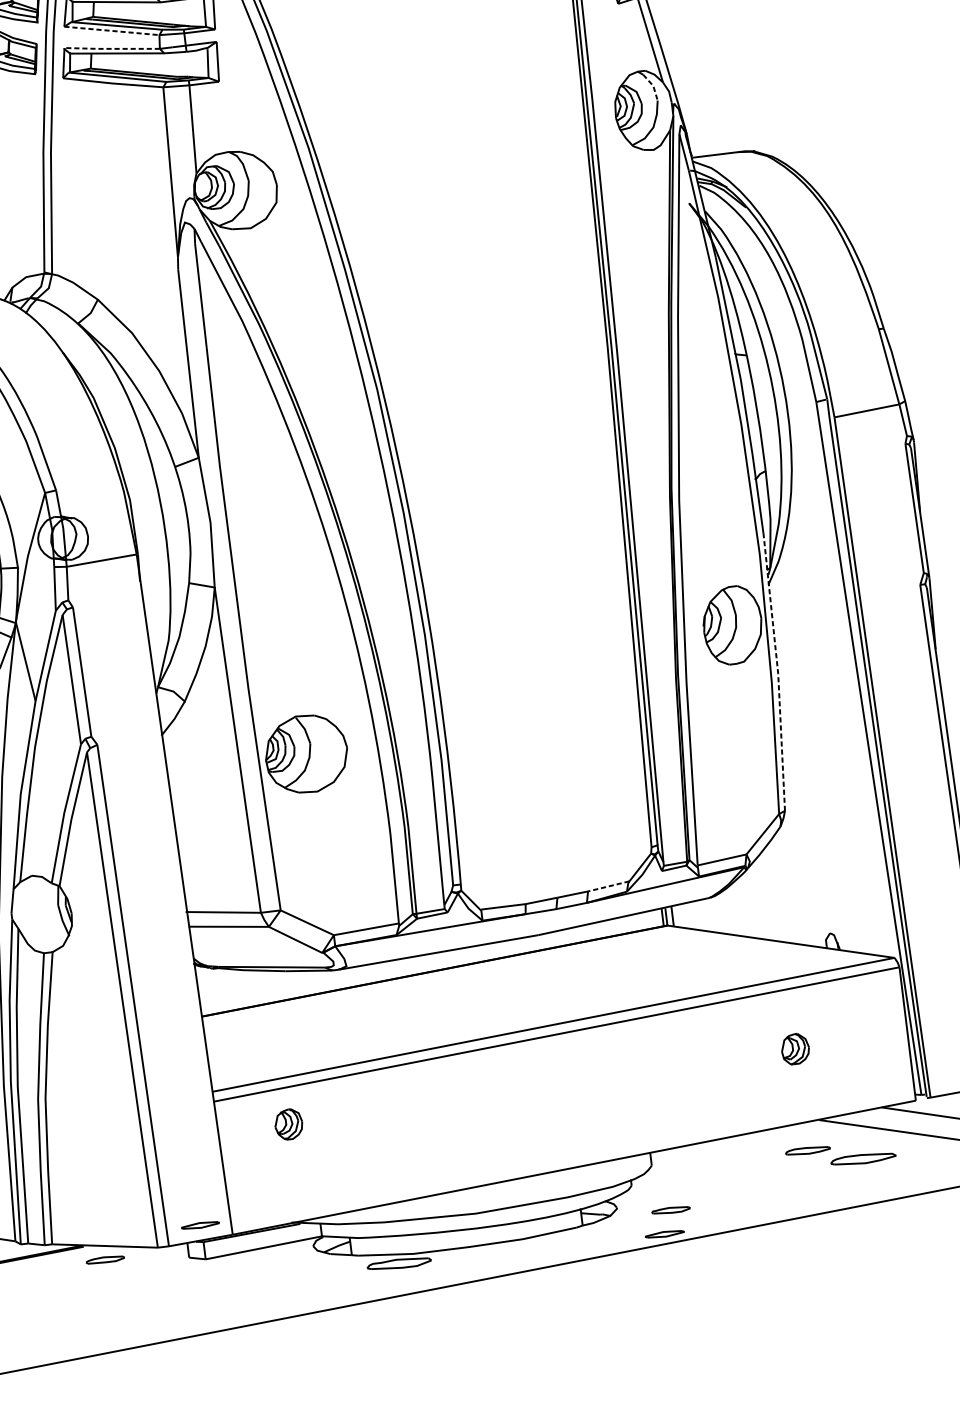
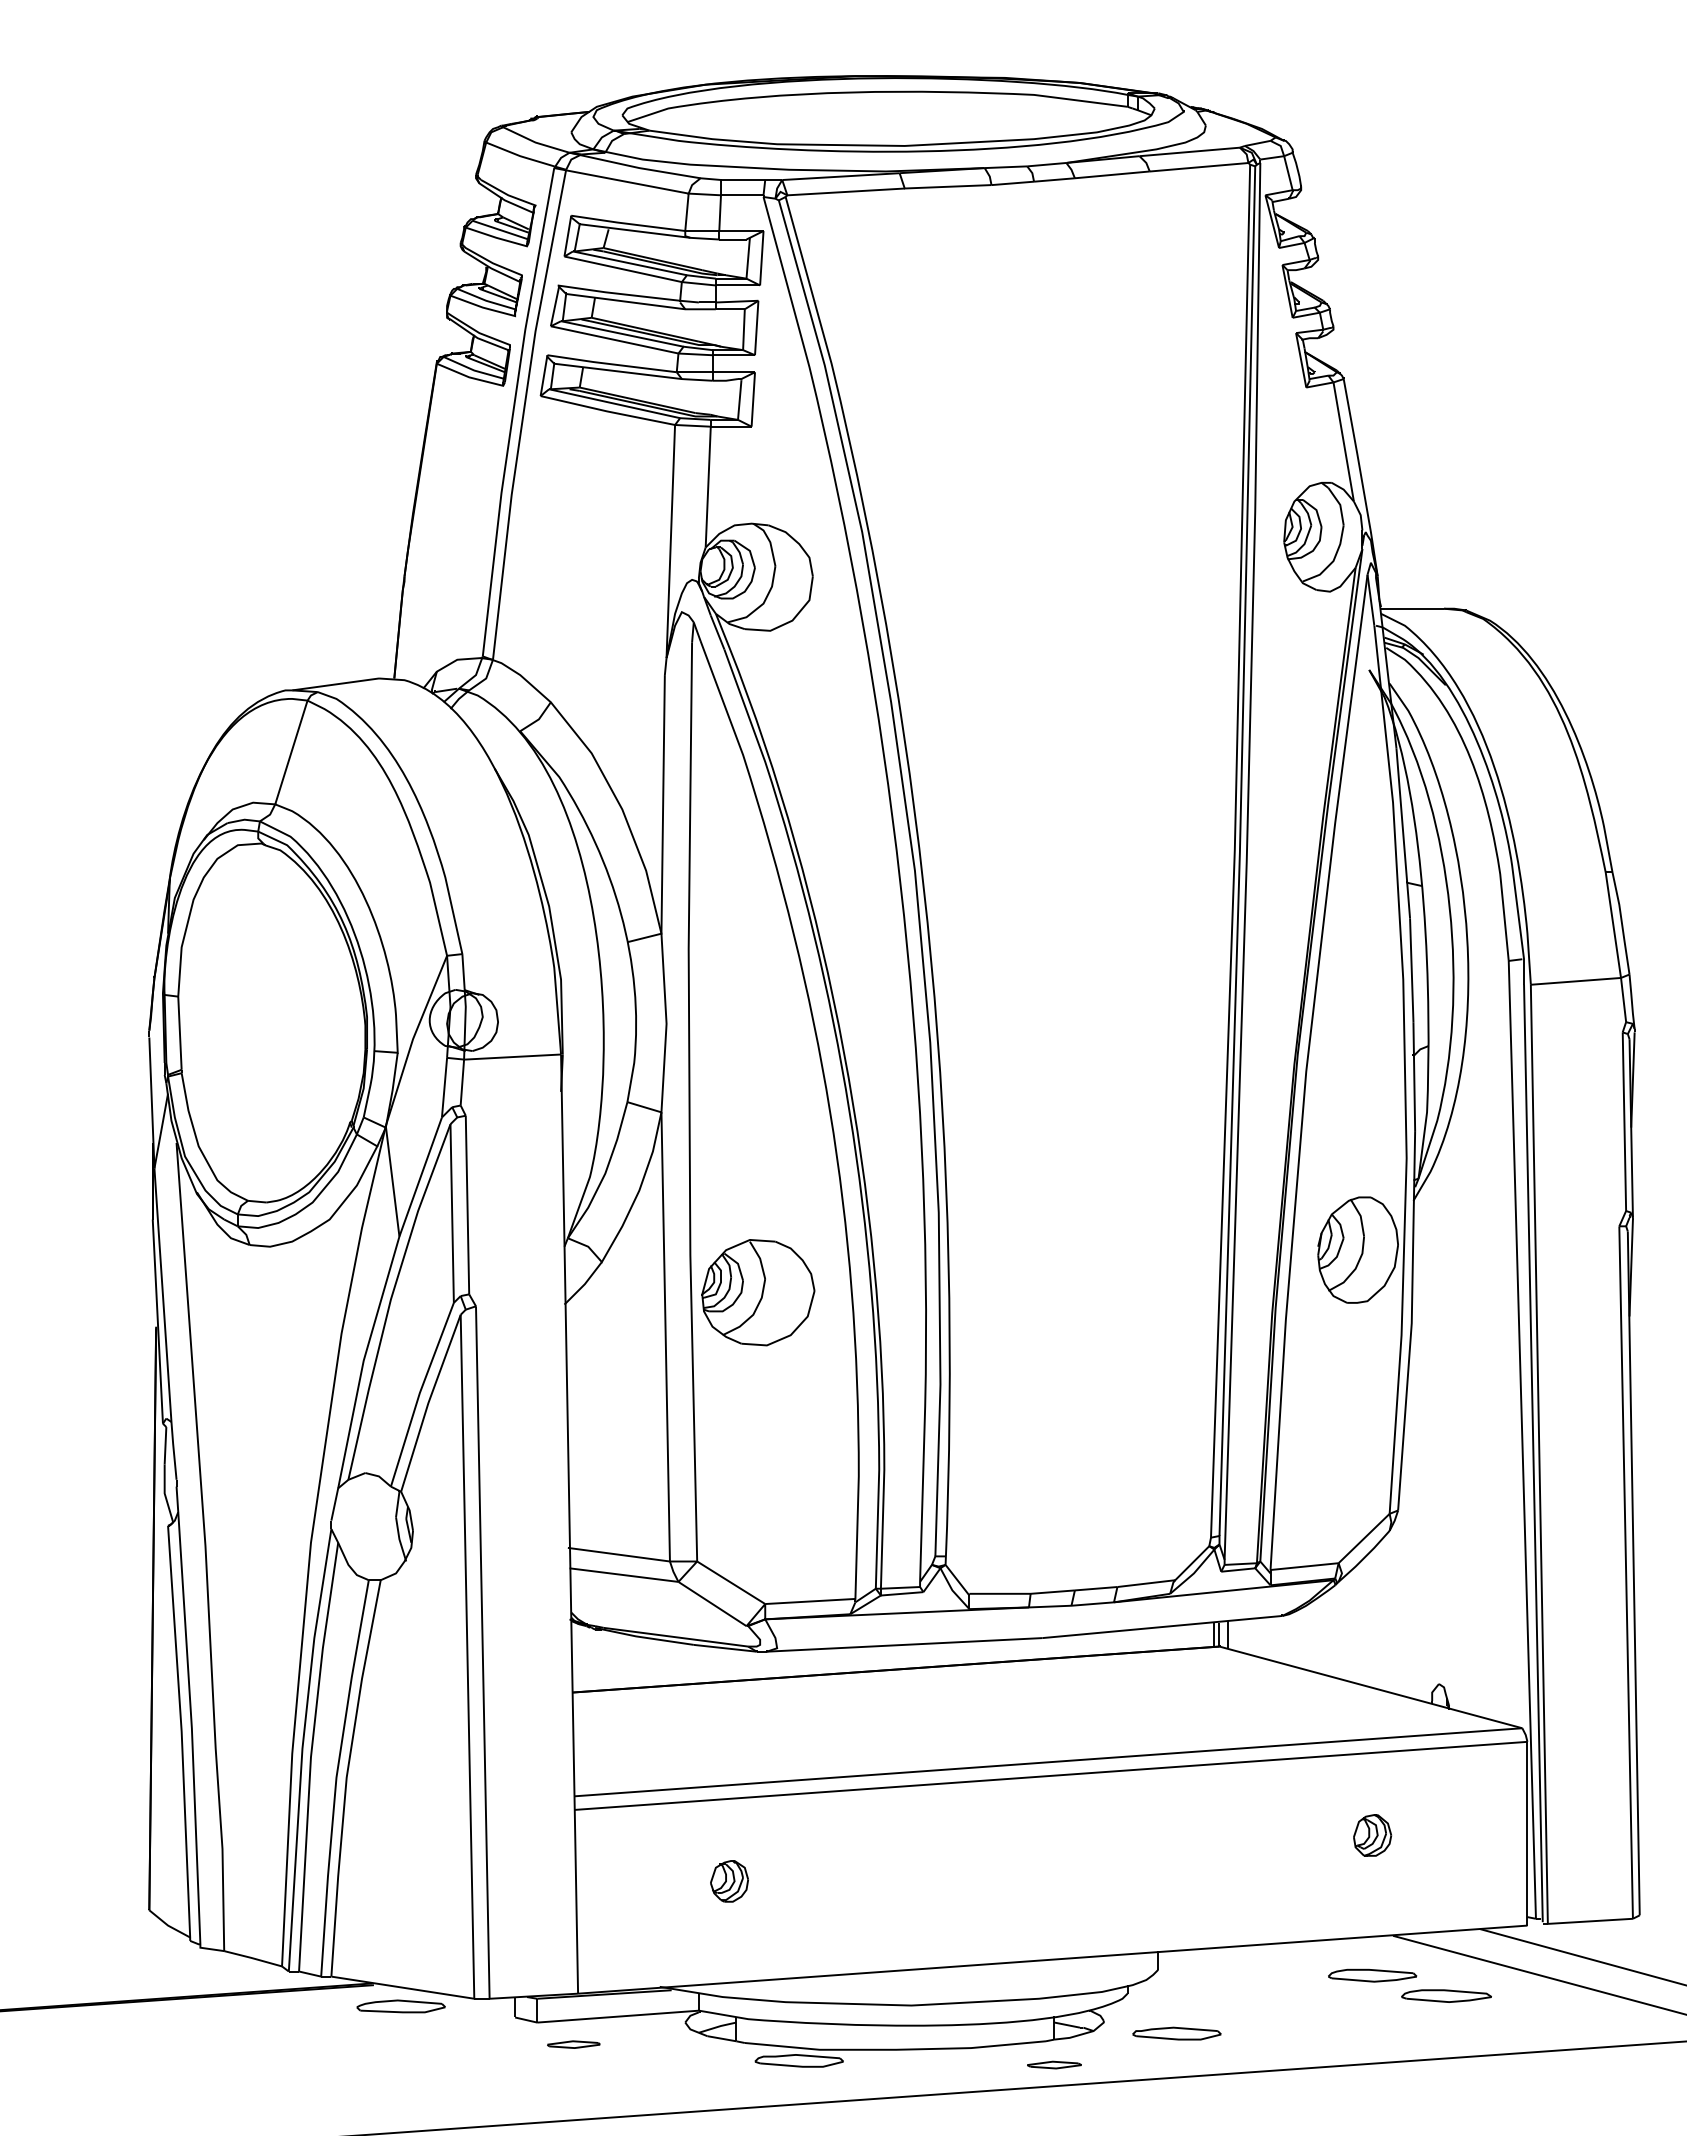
line: (112, 31) -> (615, 340), dashed -> solid
line: (111, 49) -> (611, 364), dashed -> solid
line: (653, 85) -> (1340, 504), dashed -> solid
line: (777, 672) -> (1411, 1321), dashed -> solid
part: (306, 753) -> (758, 1292), moved
line: (608, 886) -> (1145, 1583), dashed -> solid
part: (288, 1124) -> (729, 1881), moved
part: (807, 1150) -> (1372, 1975), size x1.43
part: (670, 1210) -> (1176, 2033), size x1.67
part: (200, 1225) -> (573, 2044), moved
part: (664, 1233) -> (1054, 2064), moved
part: (104, 1259) -> (400, 2006), size x1.67

